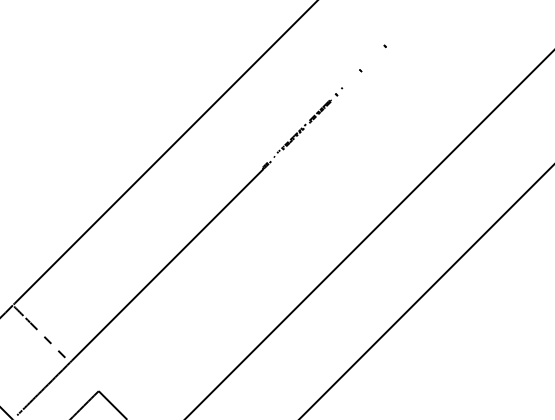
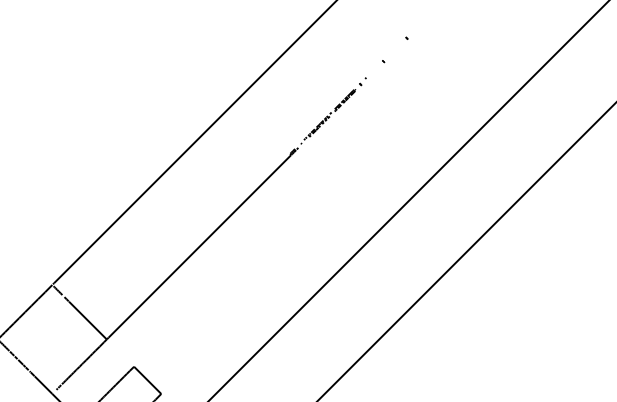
line: (49, 342) -> (87, 320), dashed -> solid

